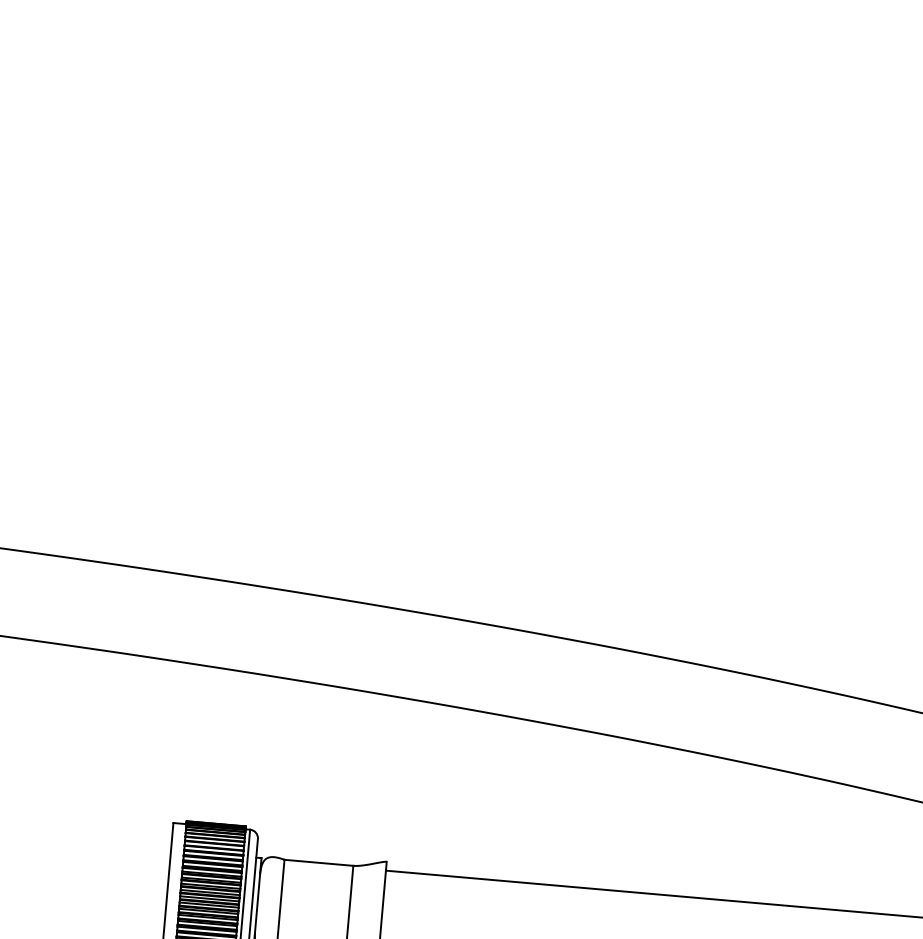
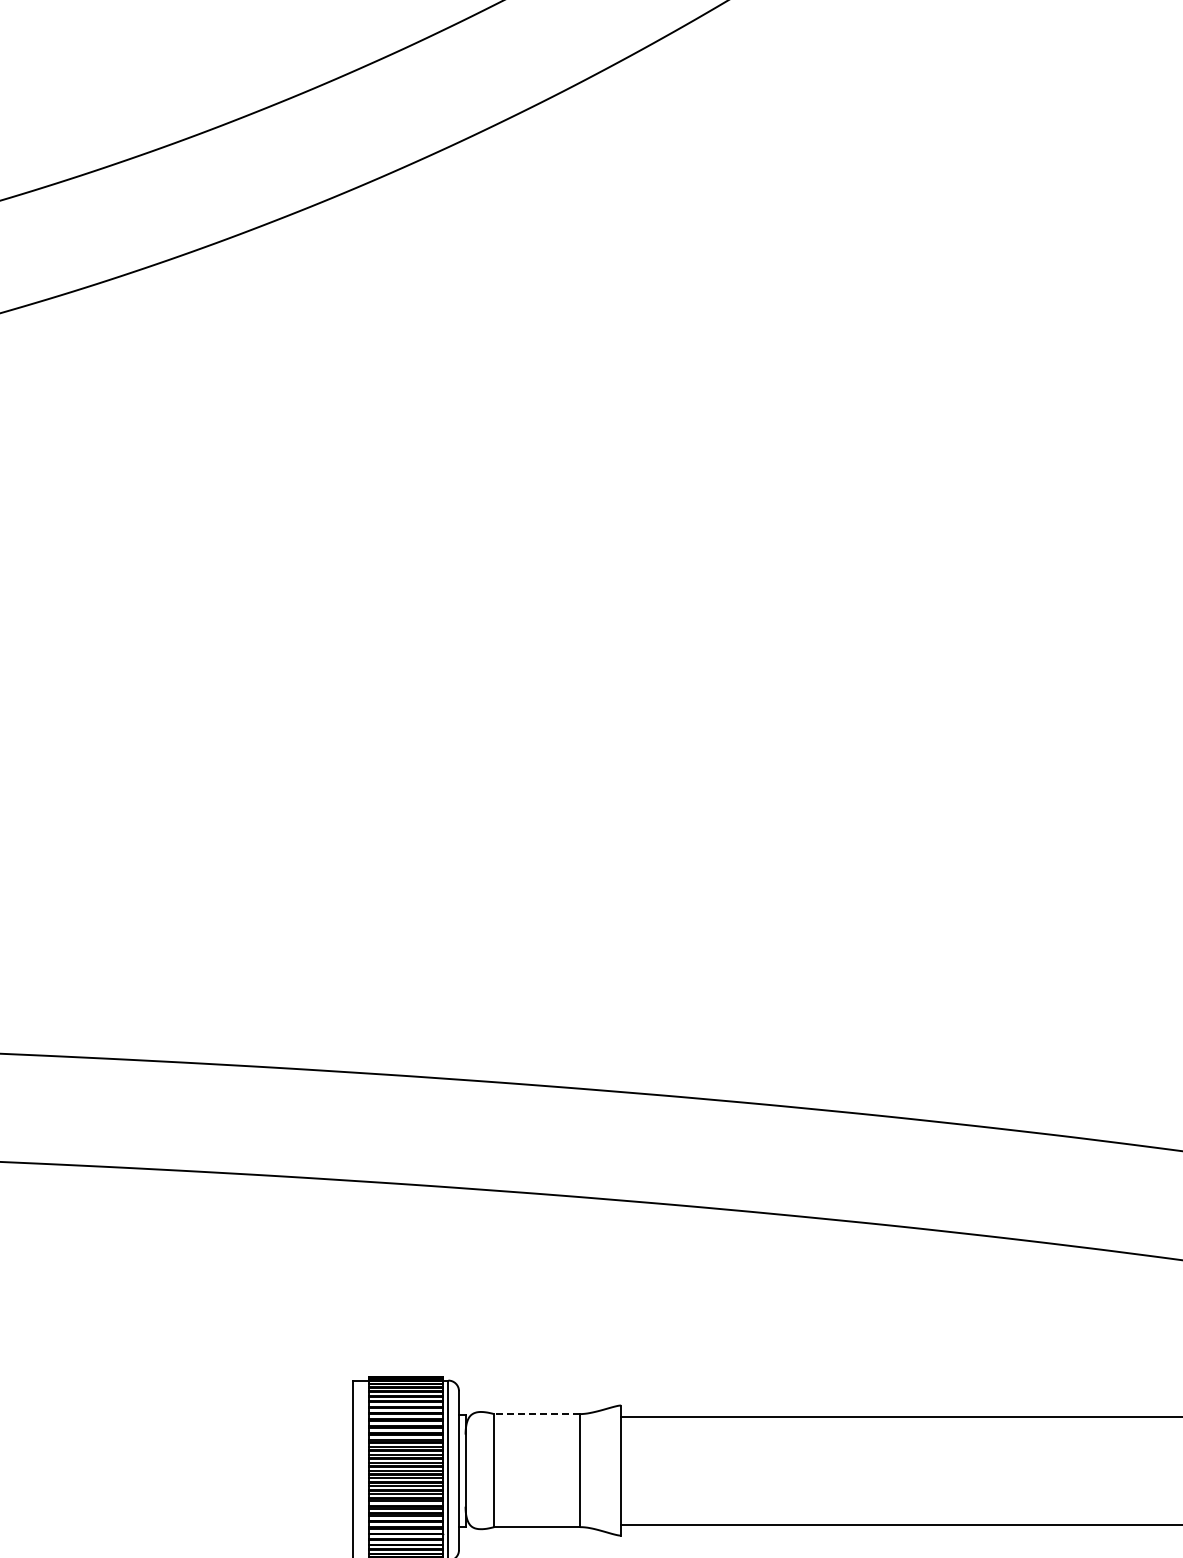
line: (319, 863) -> (537, 1414), solid -> dashed

